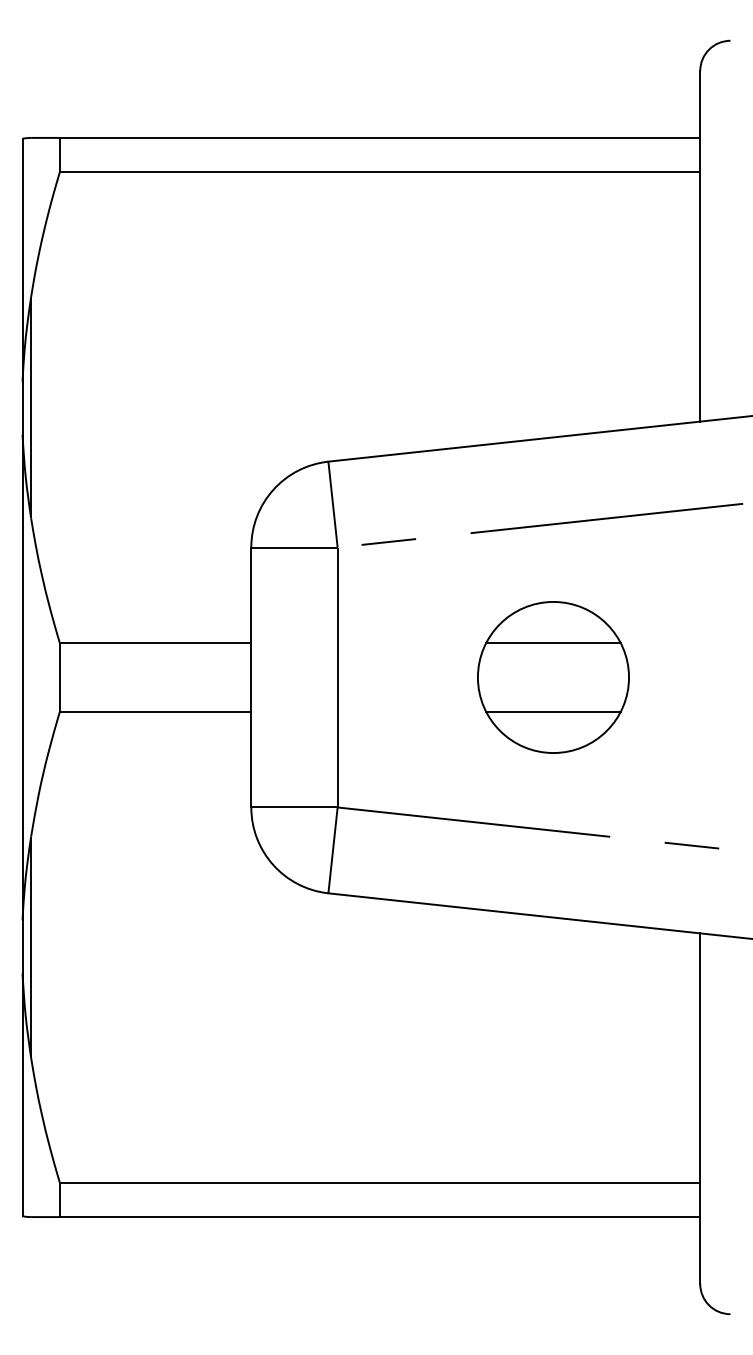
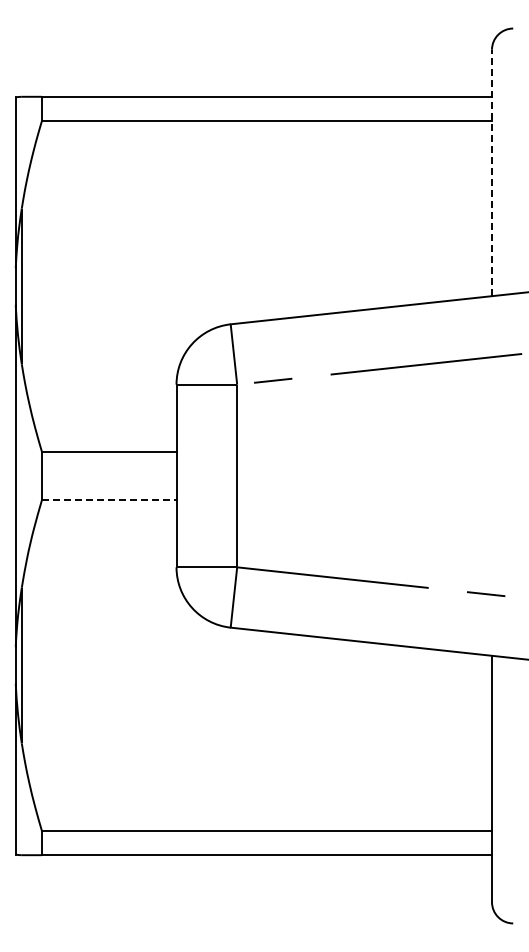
line: (700, 245) -> (492, 172), solid -> dashed
part: (552, 676) -> (388, 475), removed
line: (155, 710) -> (109, 499), solid -> dashed

